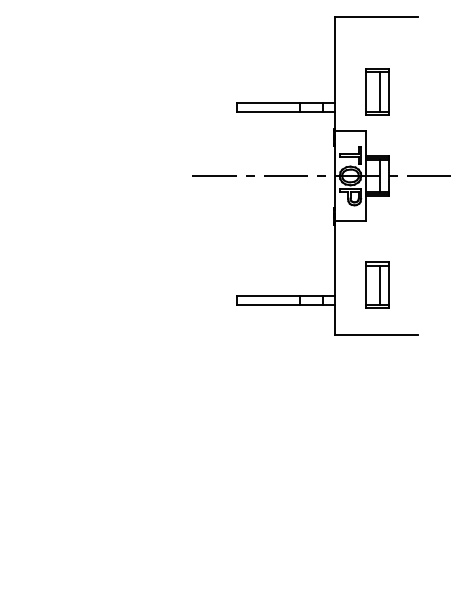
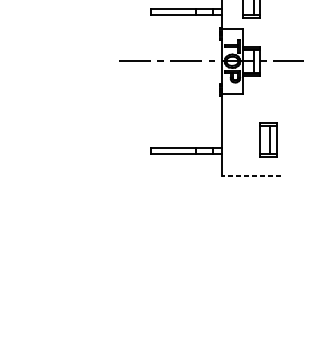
part: (377, 284) -> (268, 139), moved
line: (375, 335) -> (250, 176), solid -> dashed

